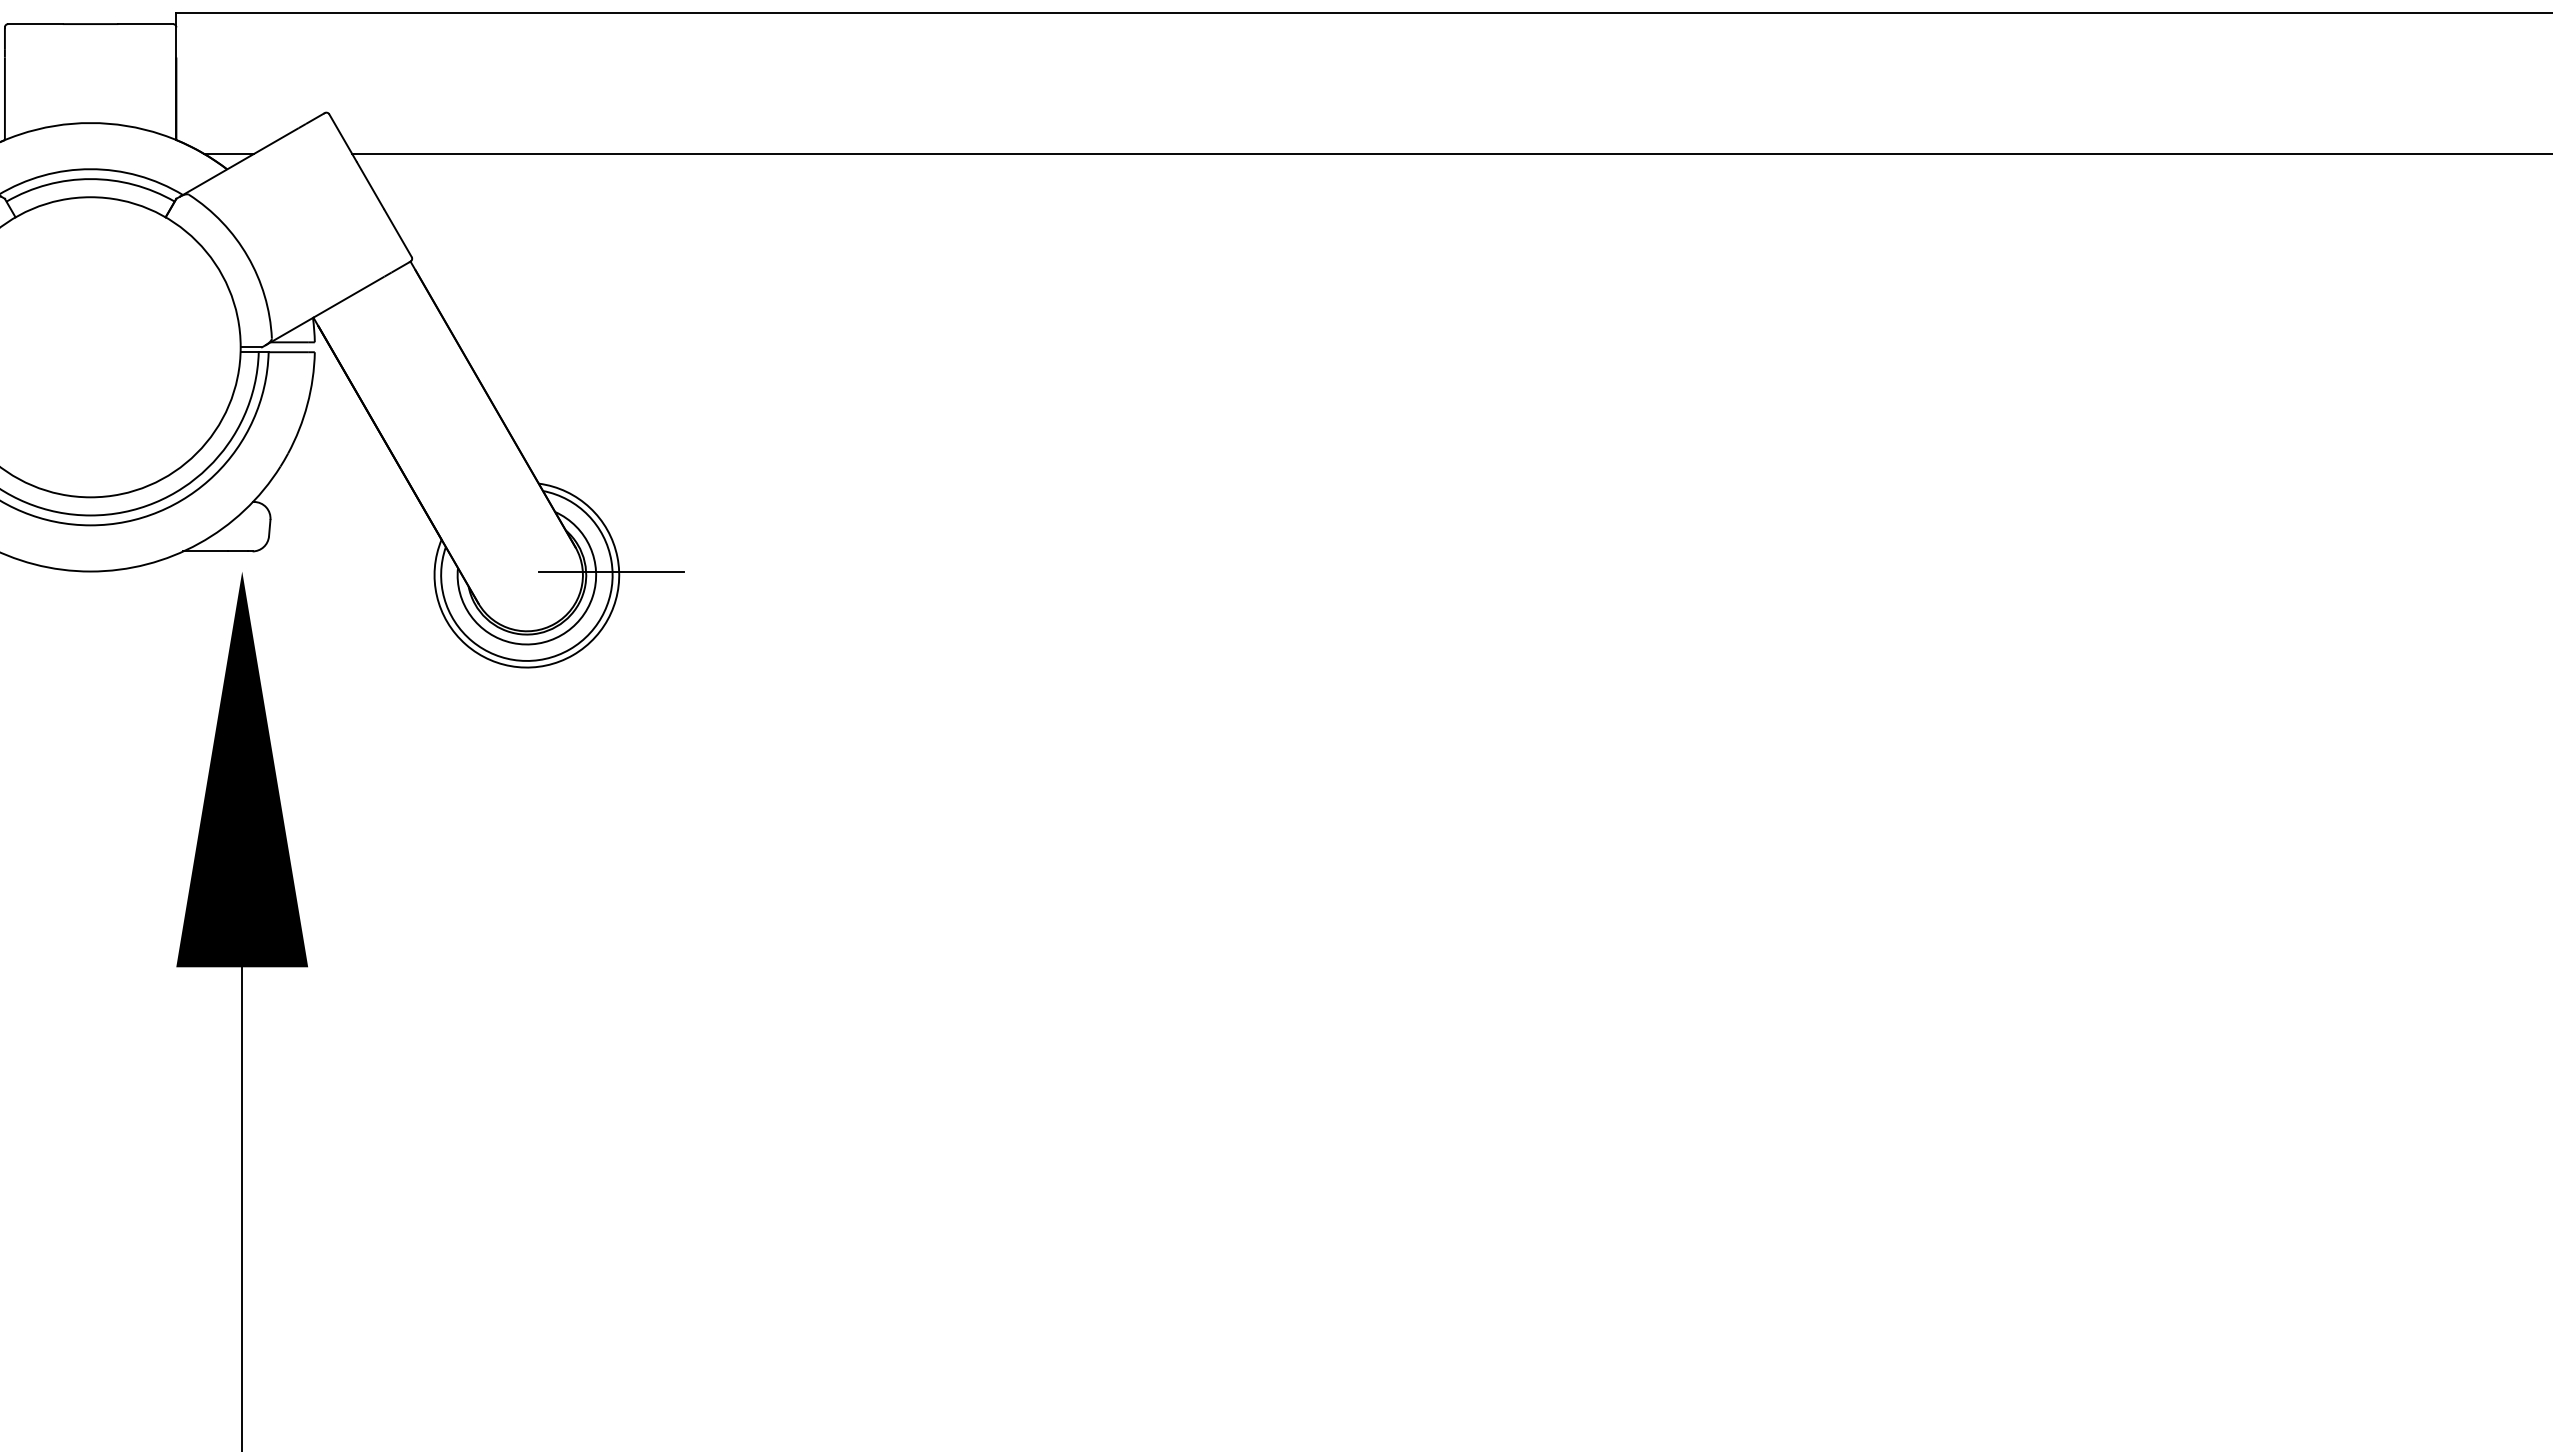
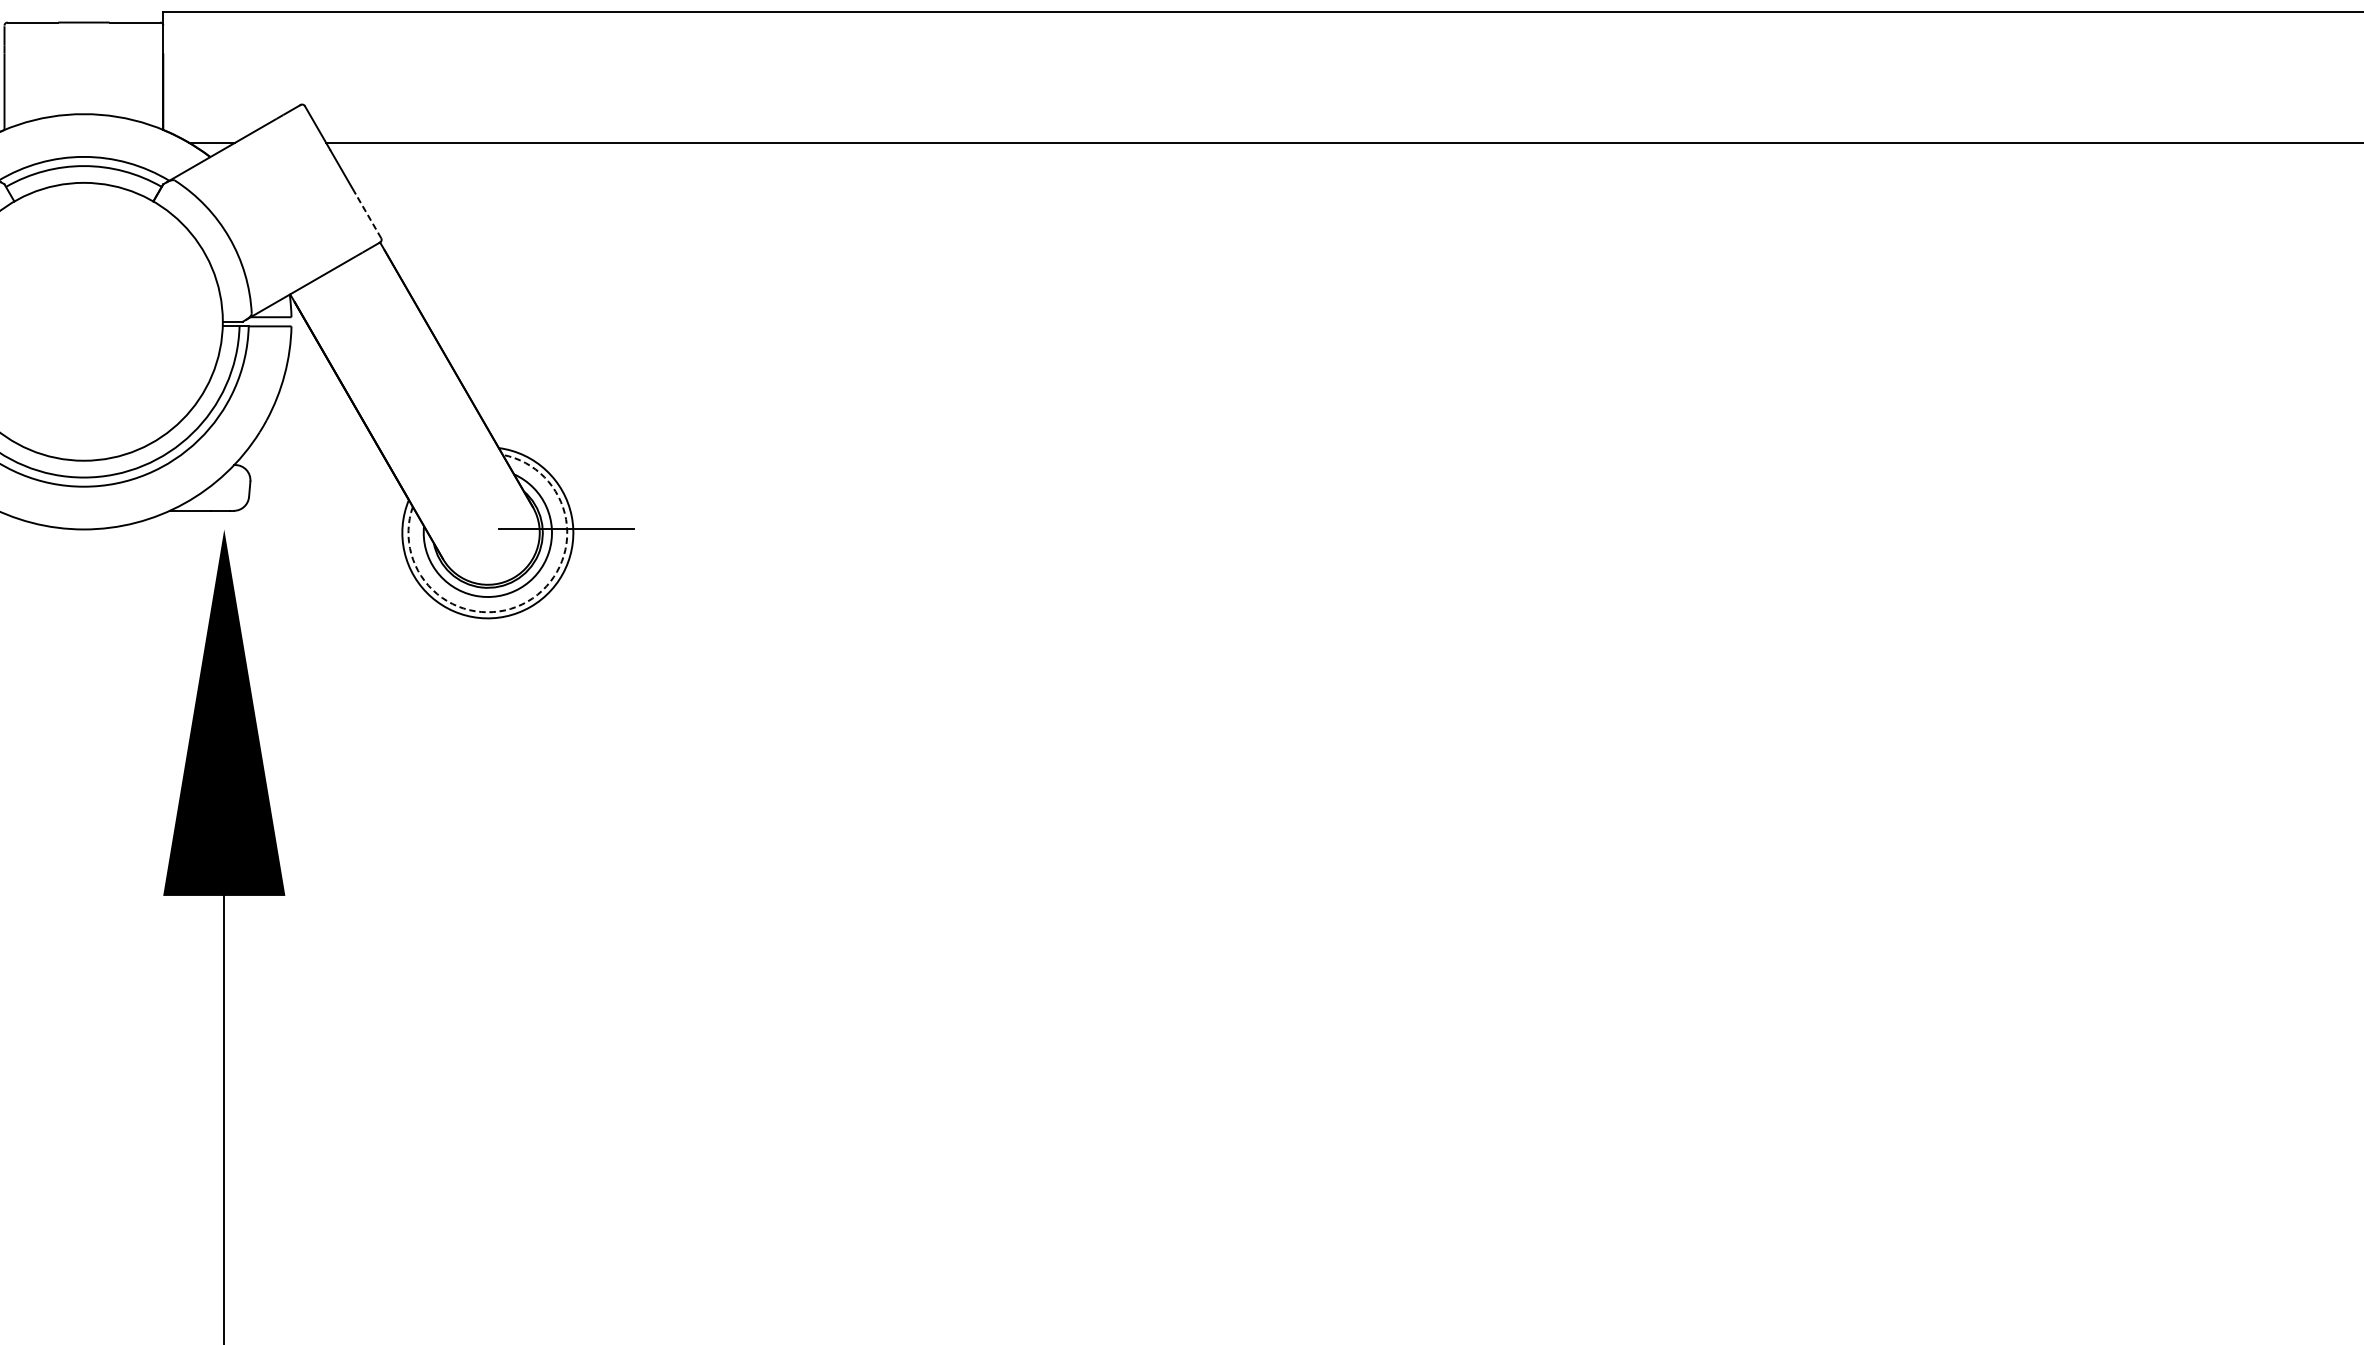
line: (397, 232) -> (368, 215), solid -> dashed
arc: (569, 649) -> (527, 601), solid -> dashed

